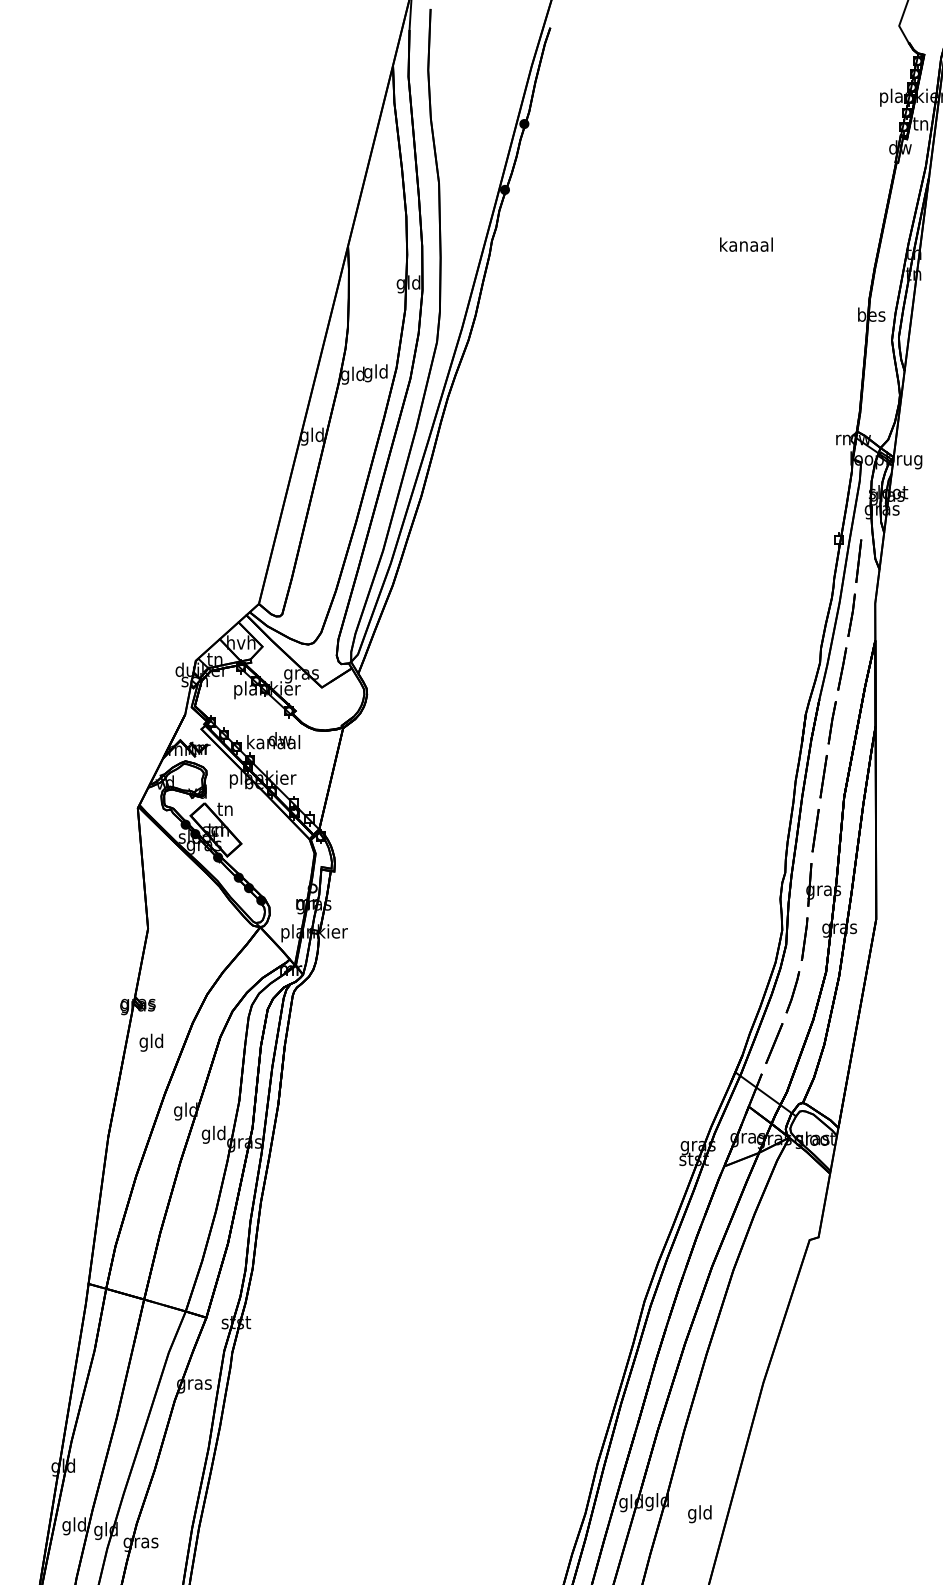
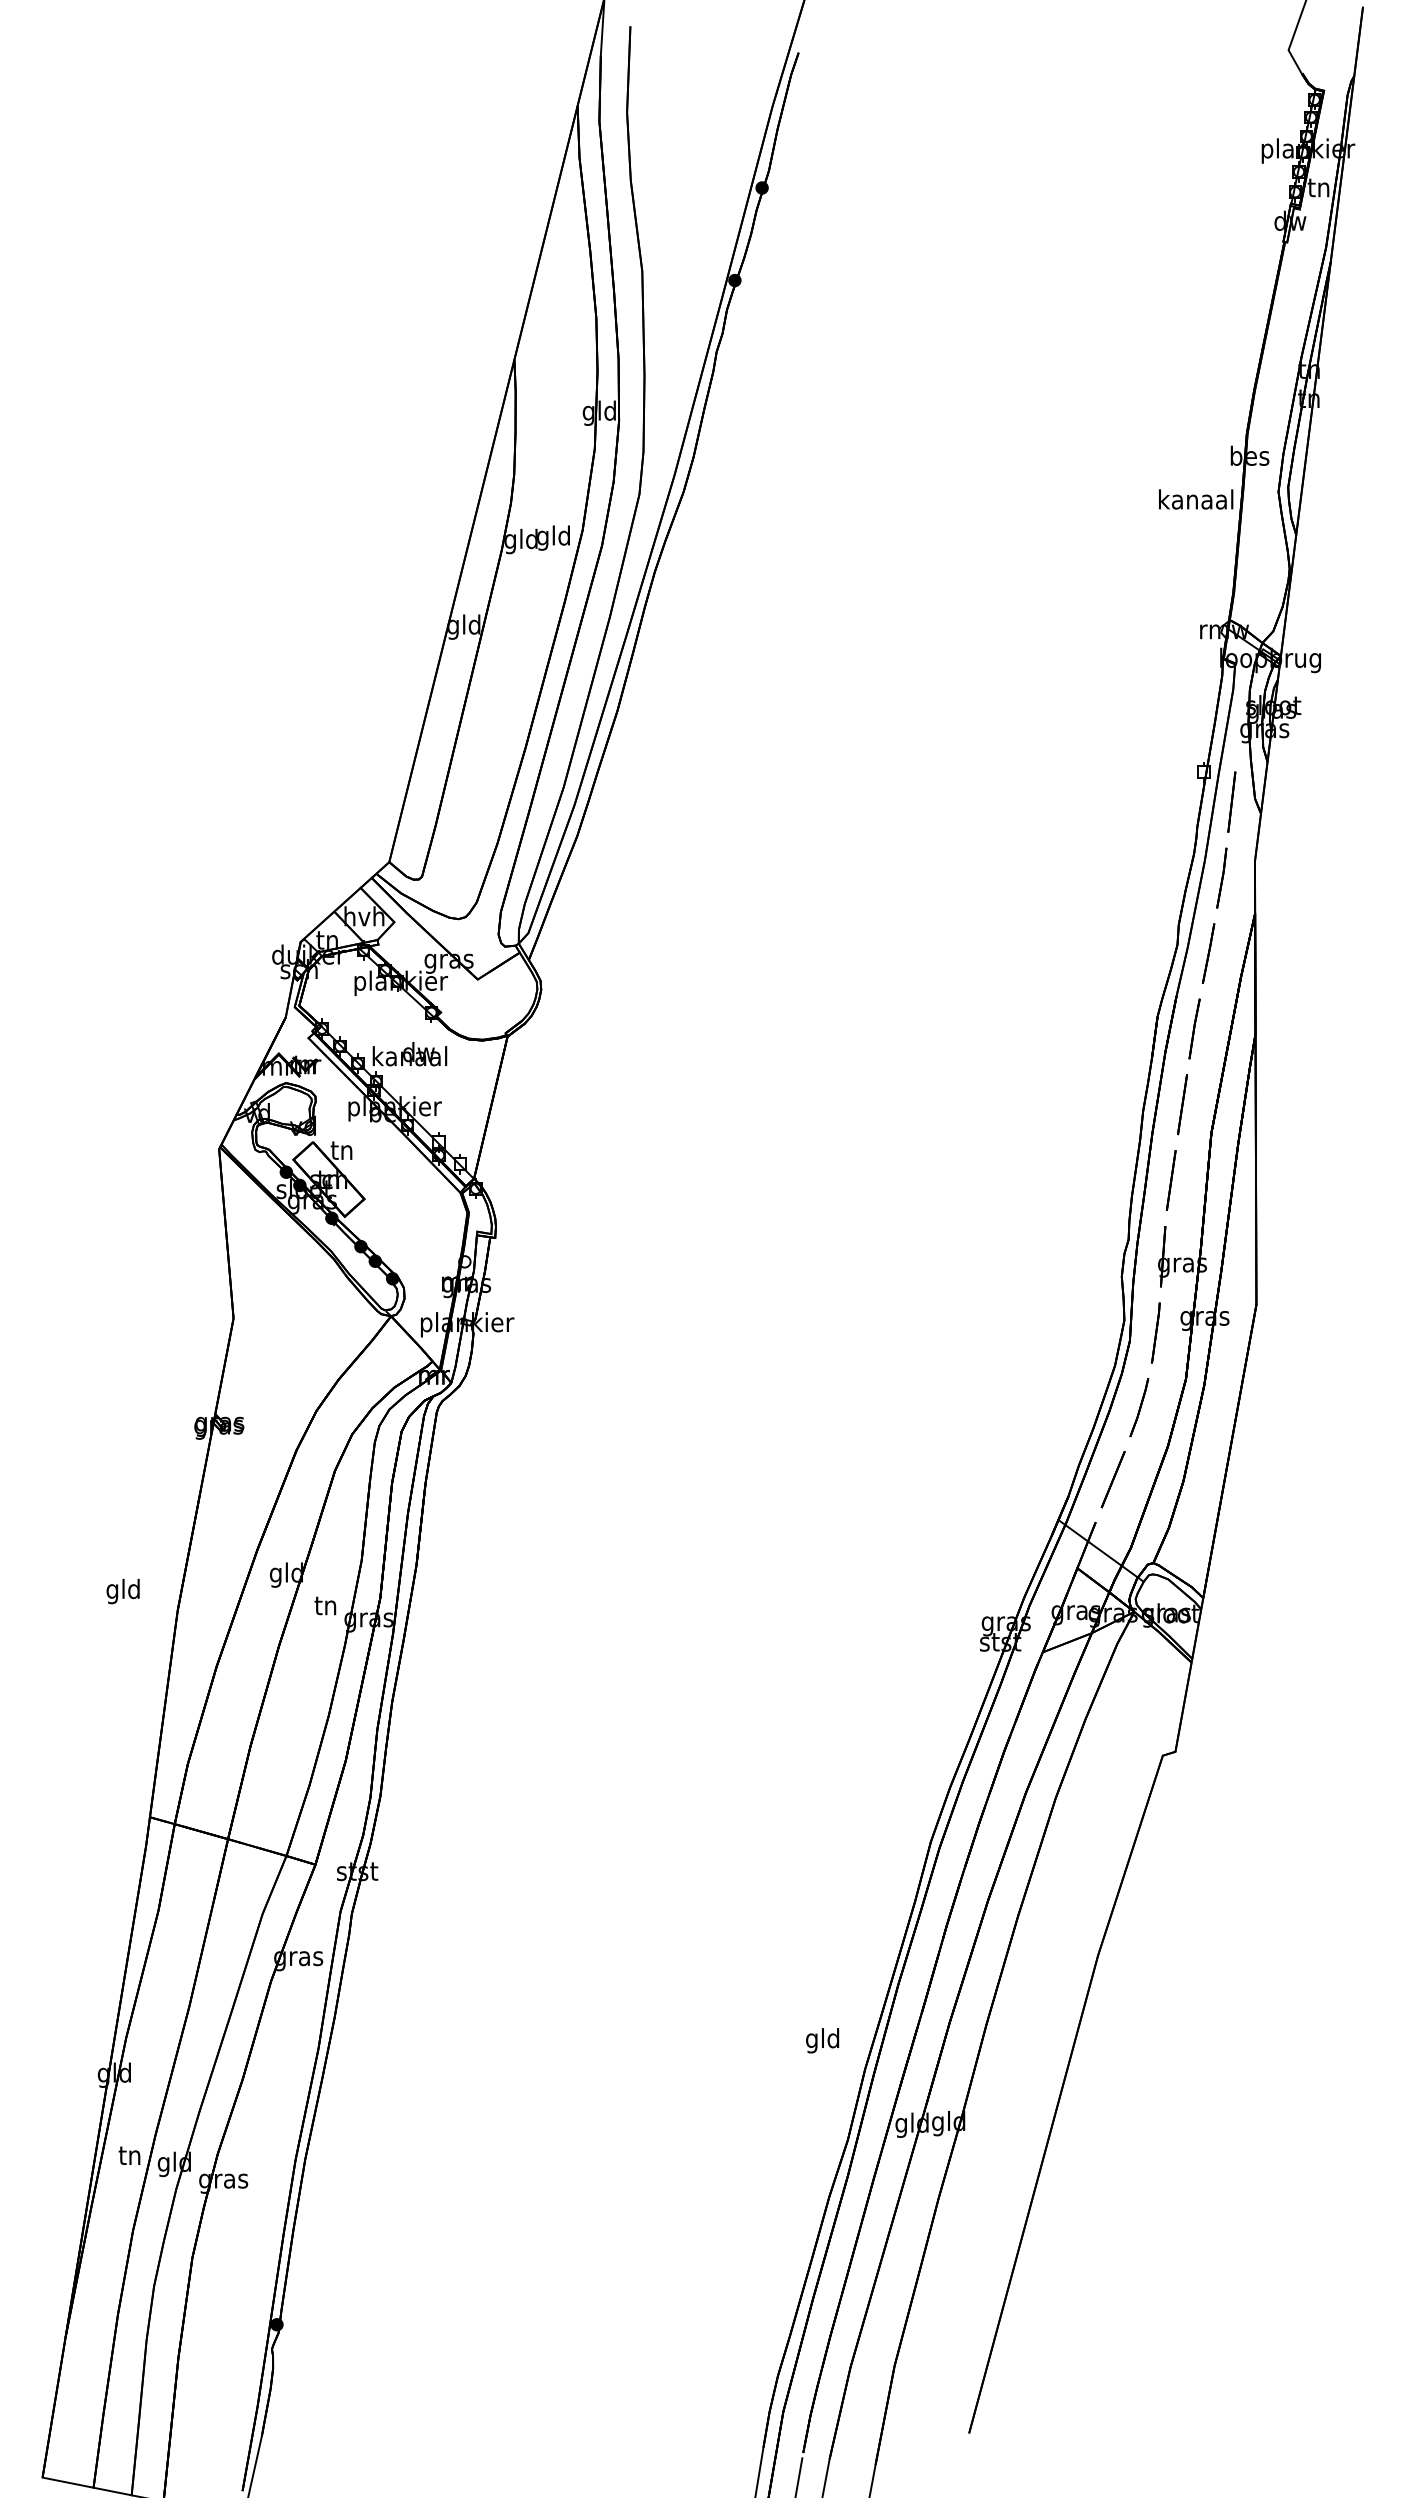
text: (746, 244) -> (1196, 499), moved
text: (150, 1042) -> (122, 1591), moved
text: (213, 1134) -> (325, 1607), gld -> tn
text: (699, 1514) -> (822, 2040), moved
text: (74, 1526) -> (129, 2157), gld -> tn

